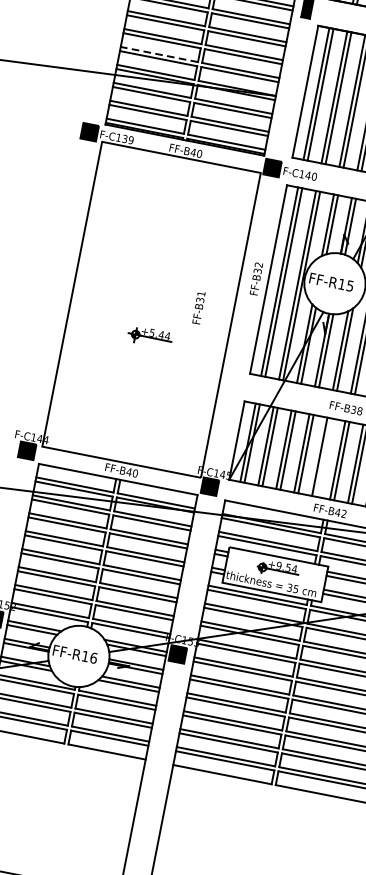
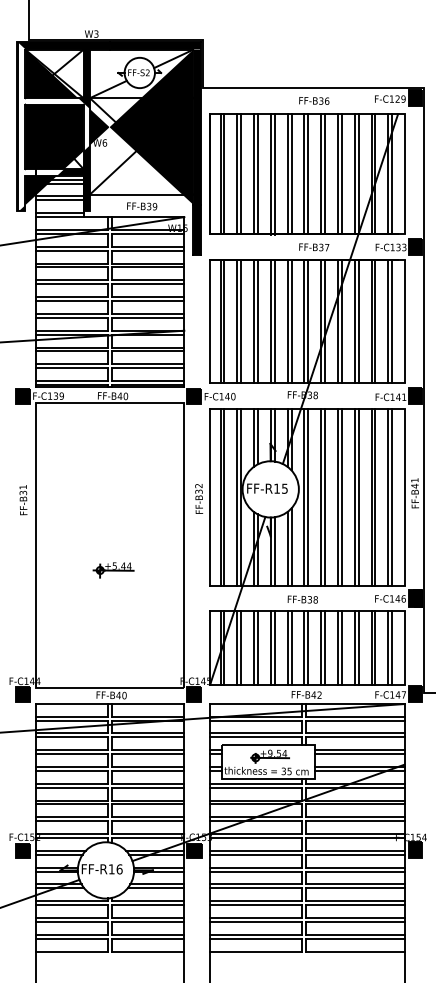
line: (158, 53) -> (71, 313), dashed -> solid
text: (198, 308) -> (23, 500), moved
line: (324, 457) -> (291, 647), added

